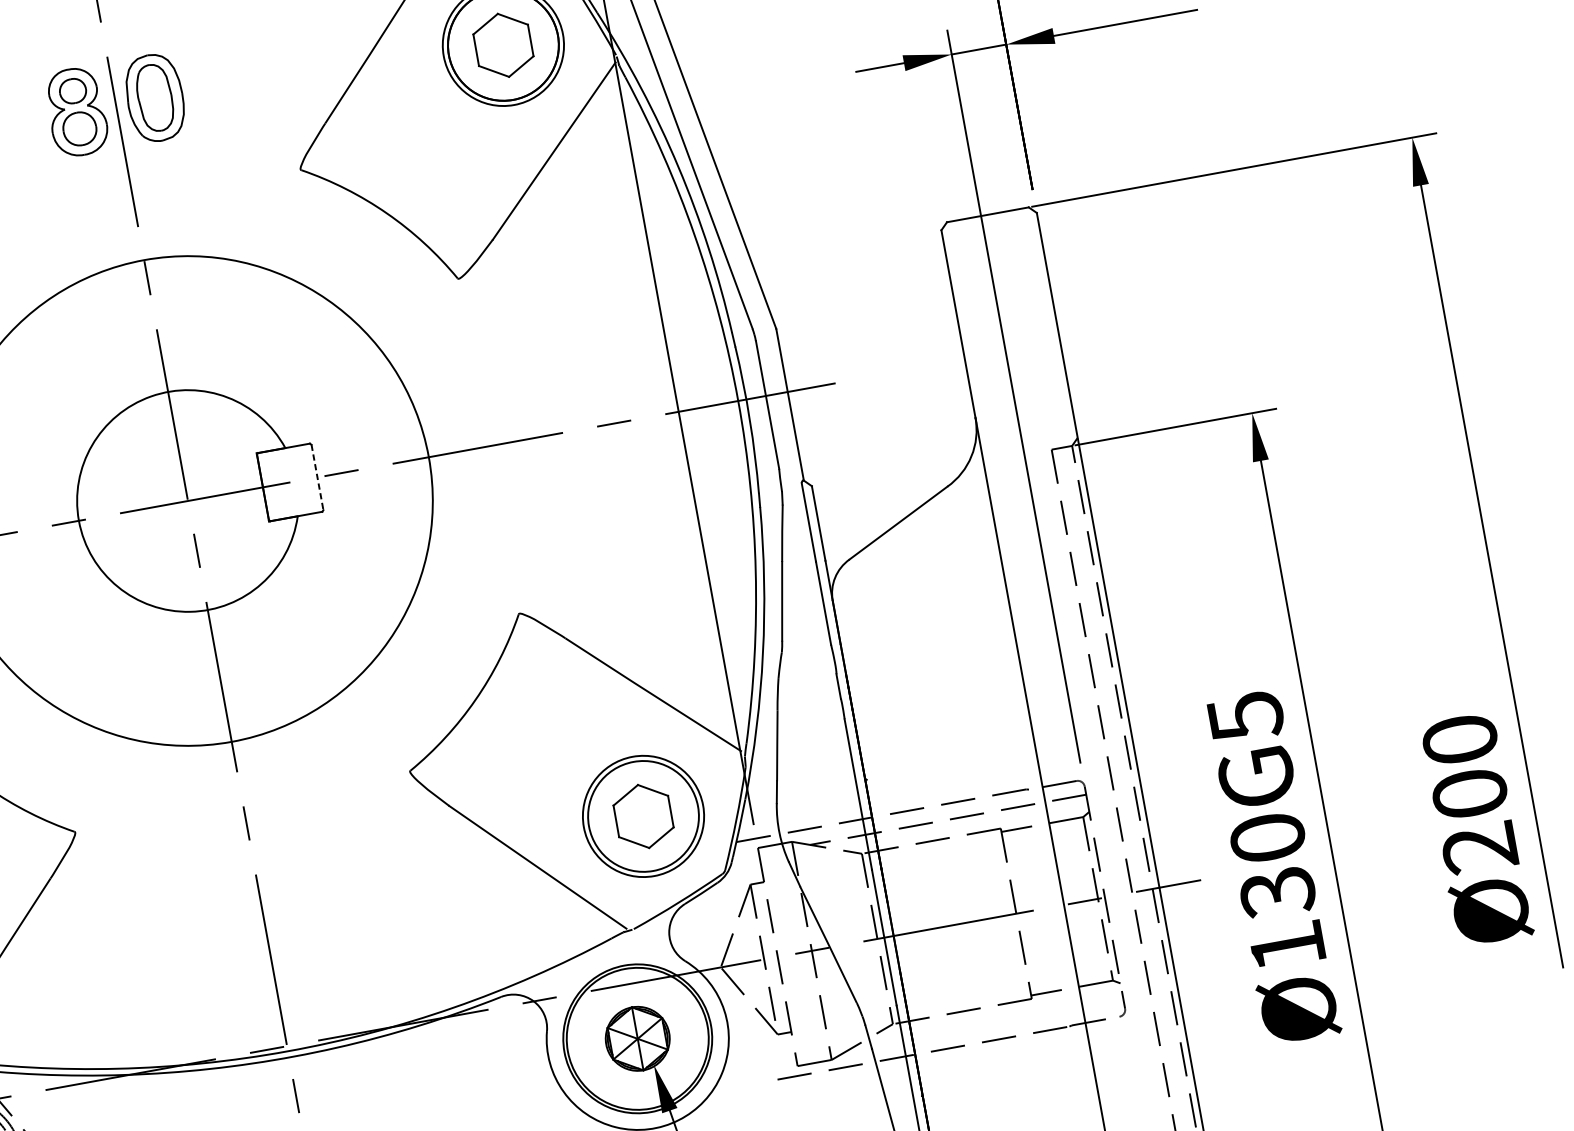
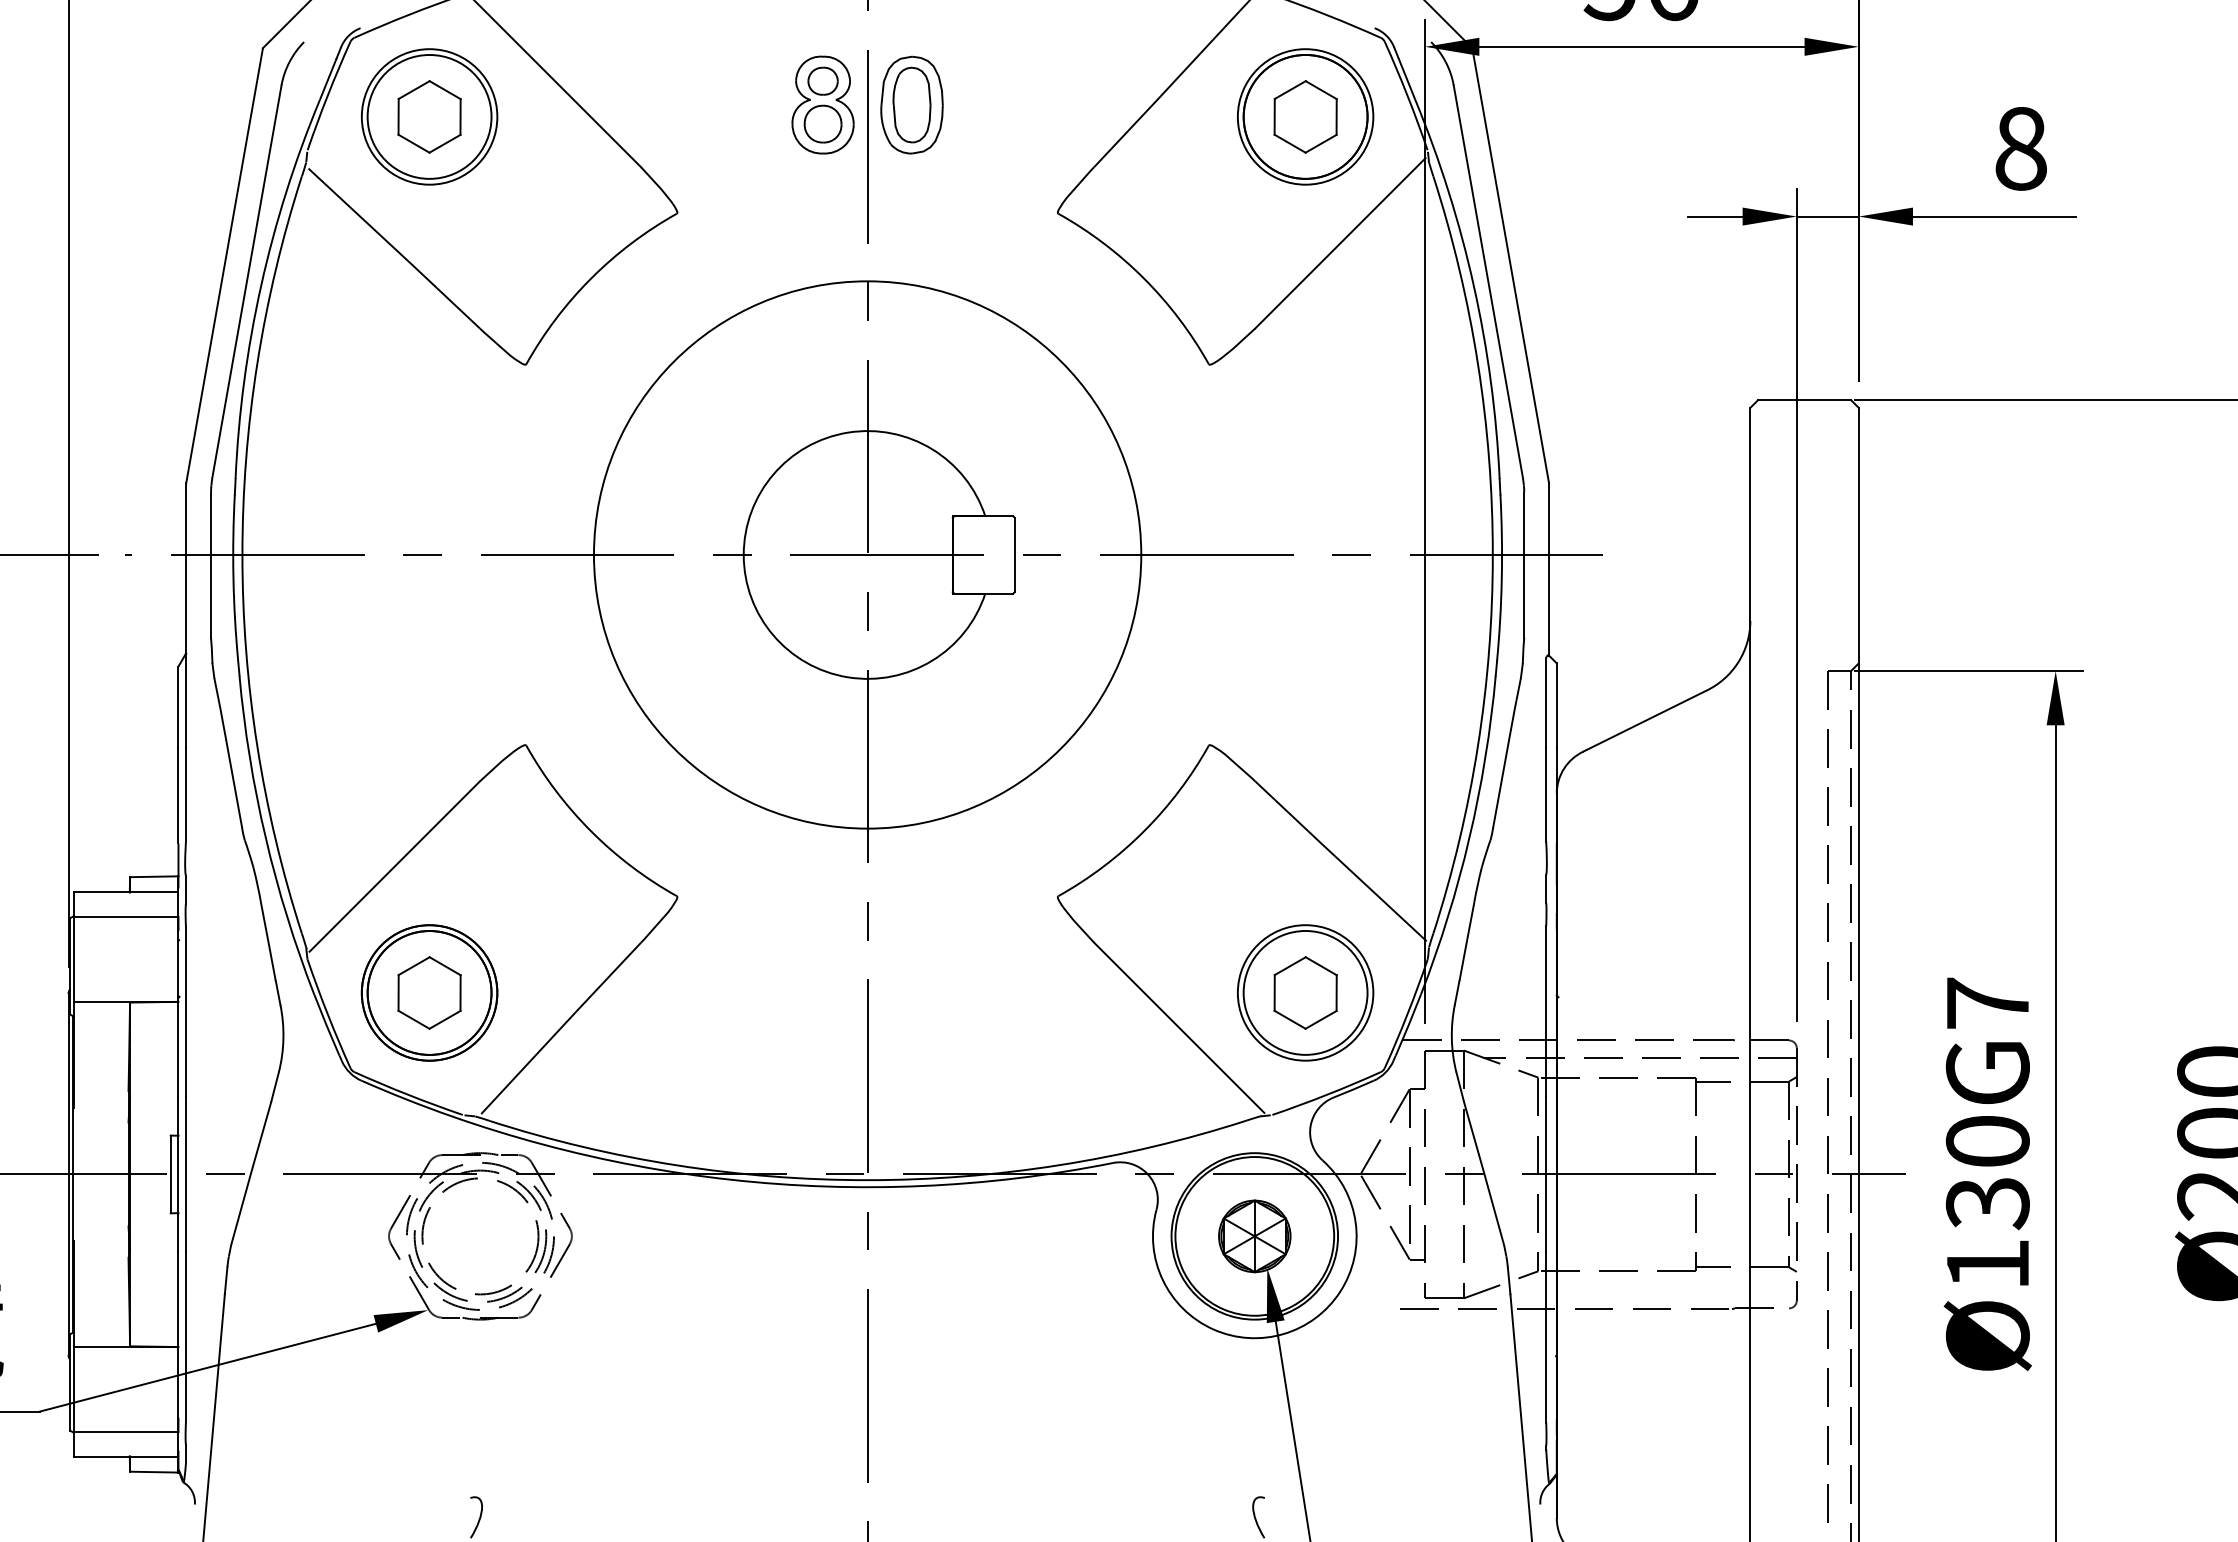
line: (317, 477) -> (1014, 555), dashed -> solid
text: (1246, 716) -> (1988, 1003), Ø130G5 -> Ø130G7

